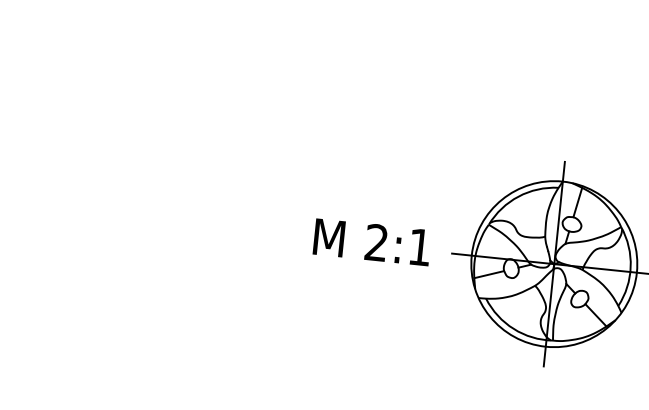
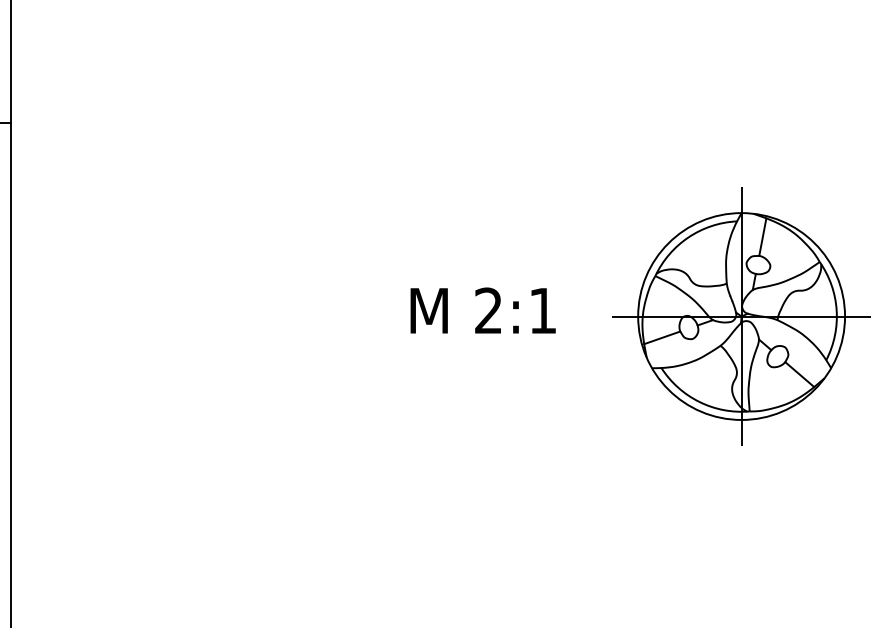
text: (371, 242) -> (482, 310), moved

